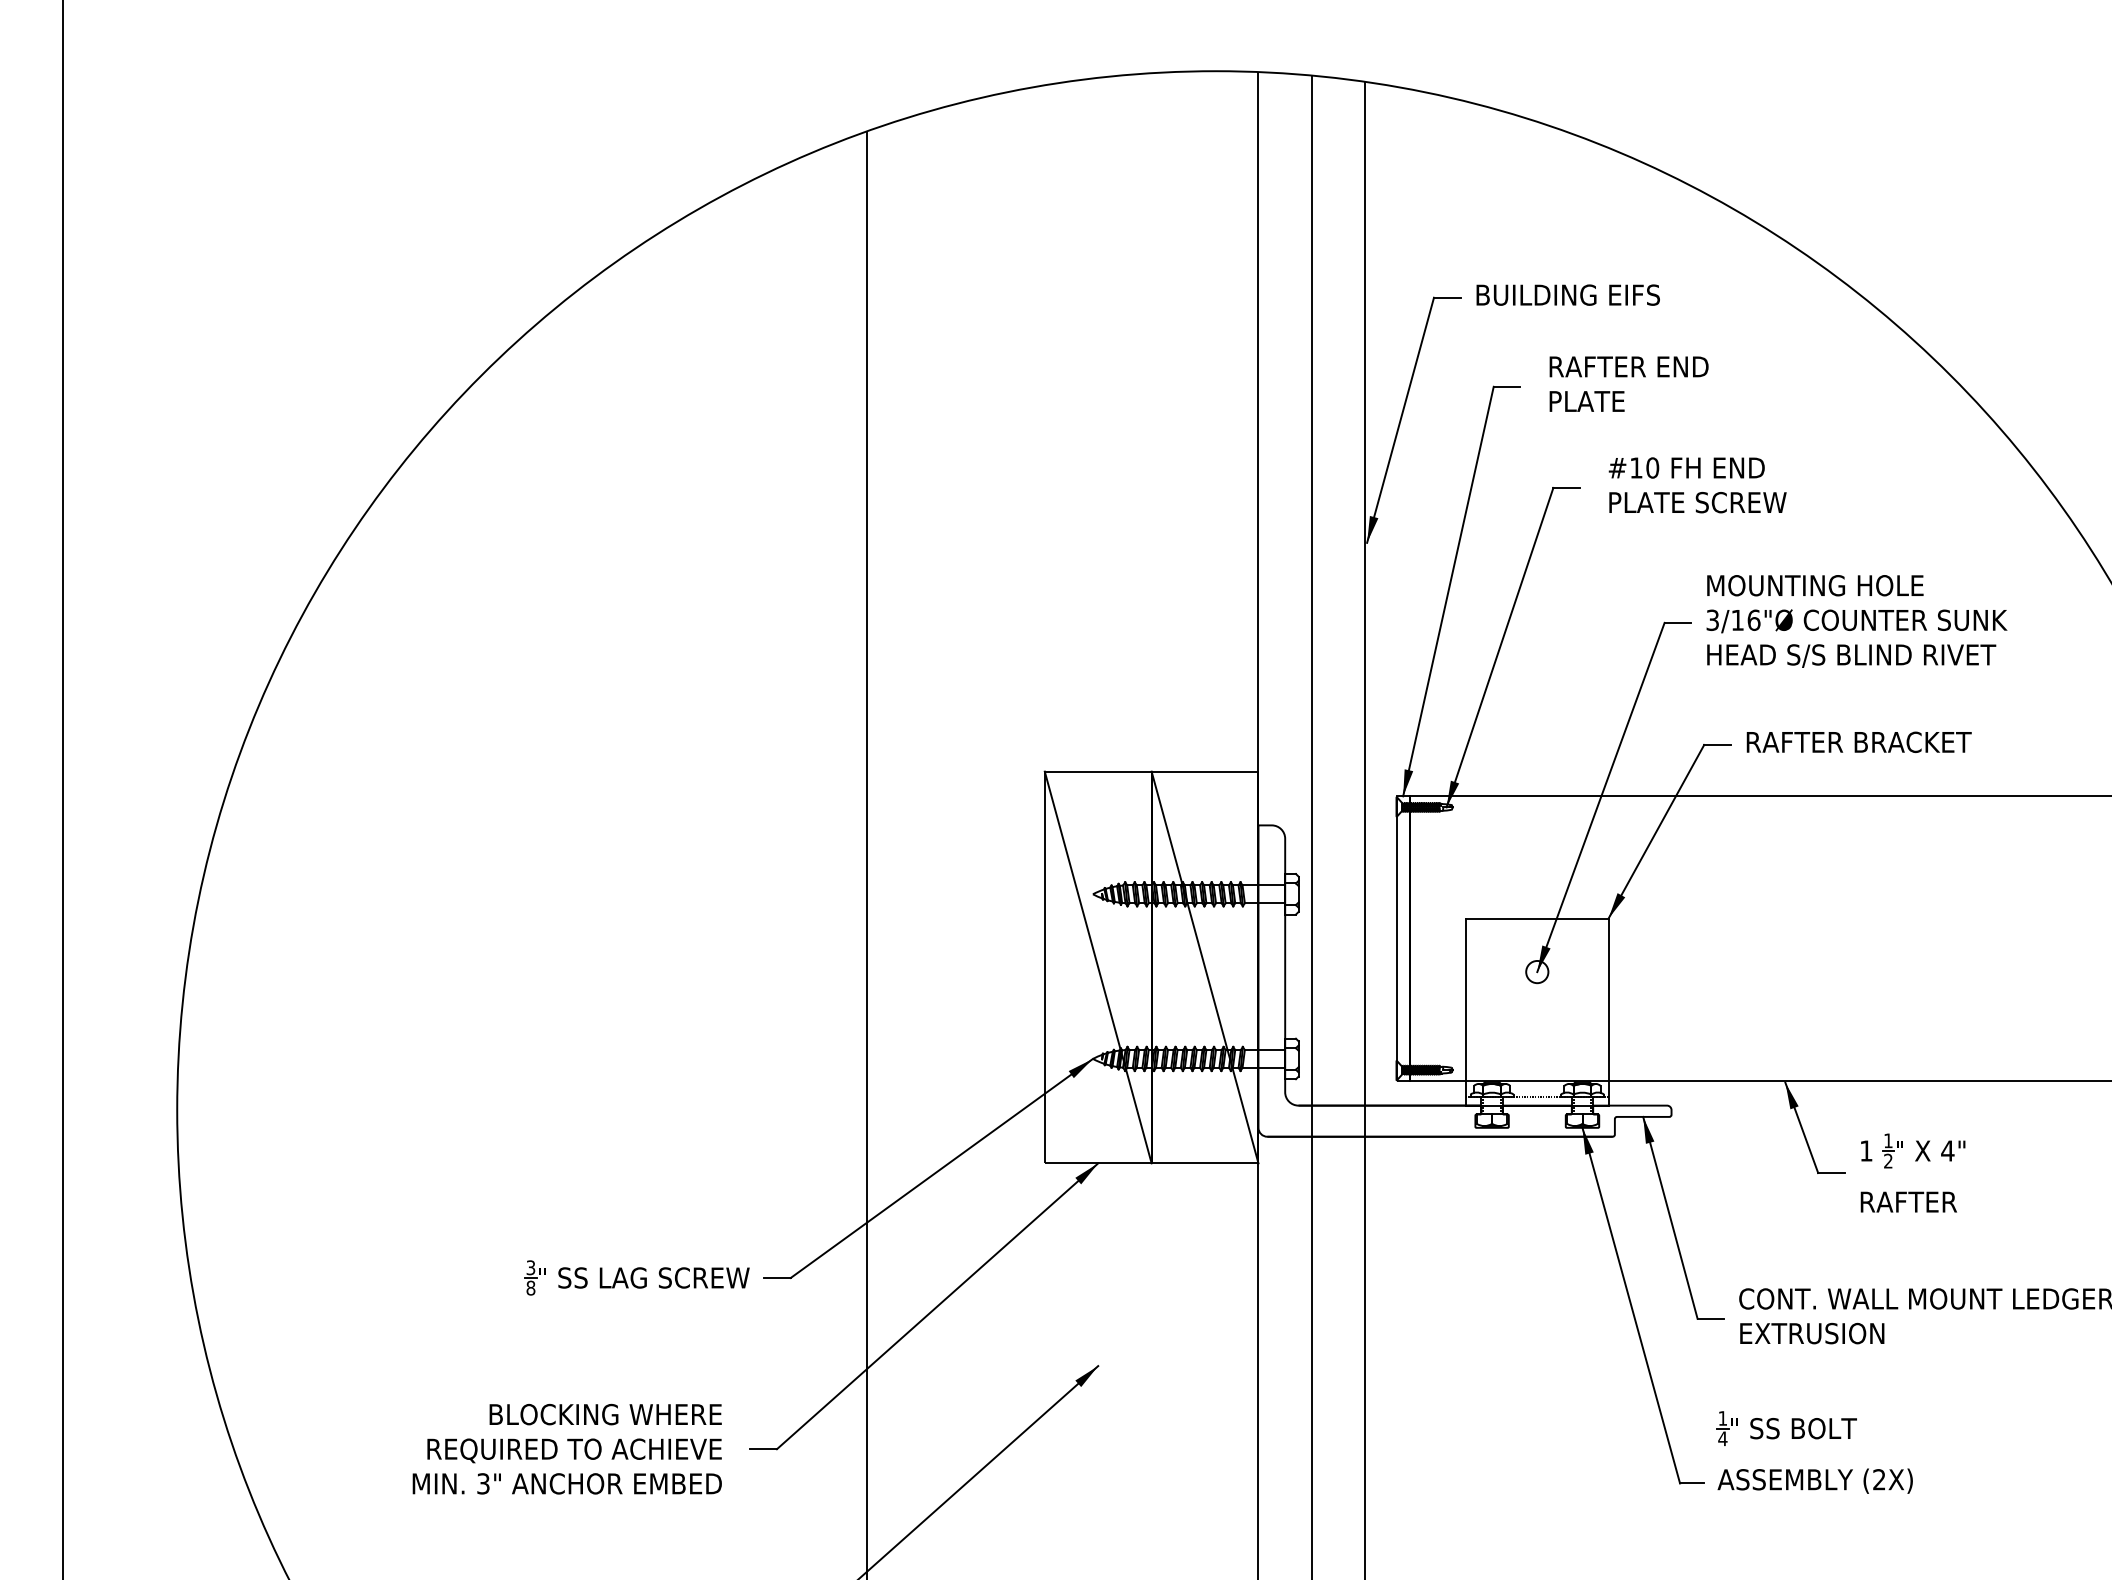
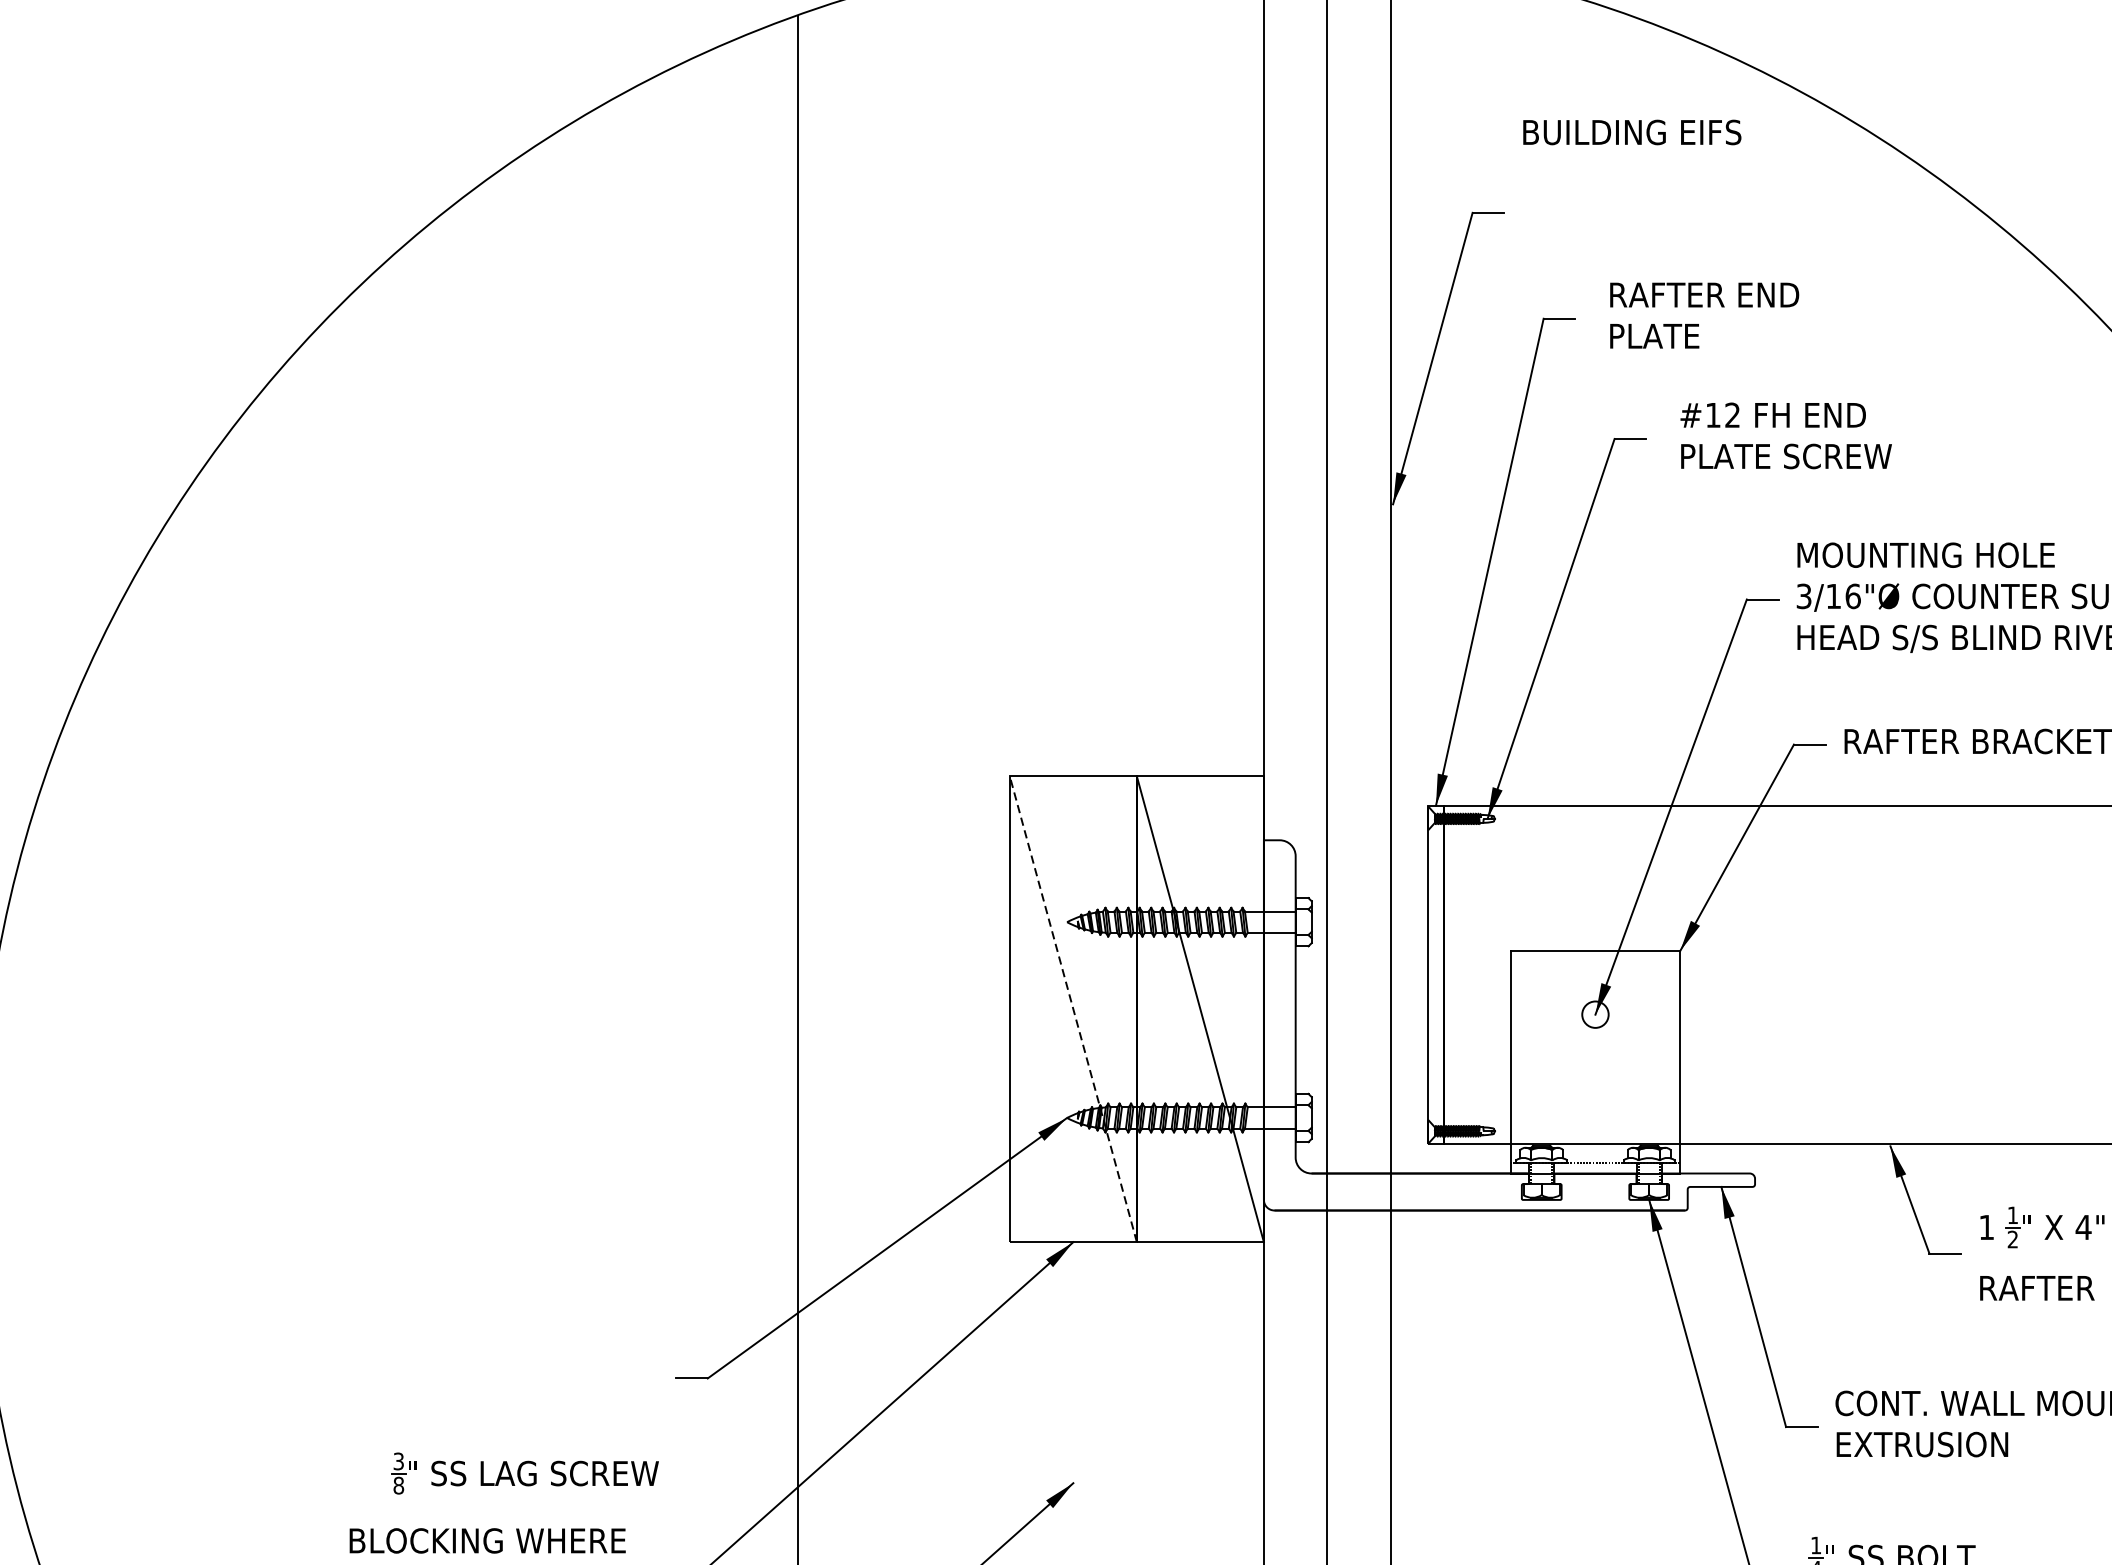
text: (1567, 294) -> (1631, 131), moved
text: (1652, 467) -> (1732, 414), #10 -> #12
line: (1098, 967) -> (1073, 1009), solid -> dashed
part: (636, 1277) -> (524, 1473), moved

